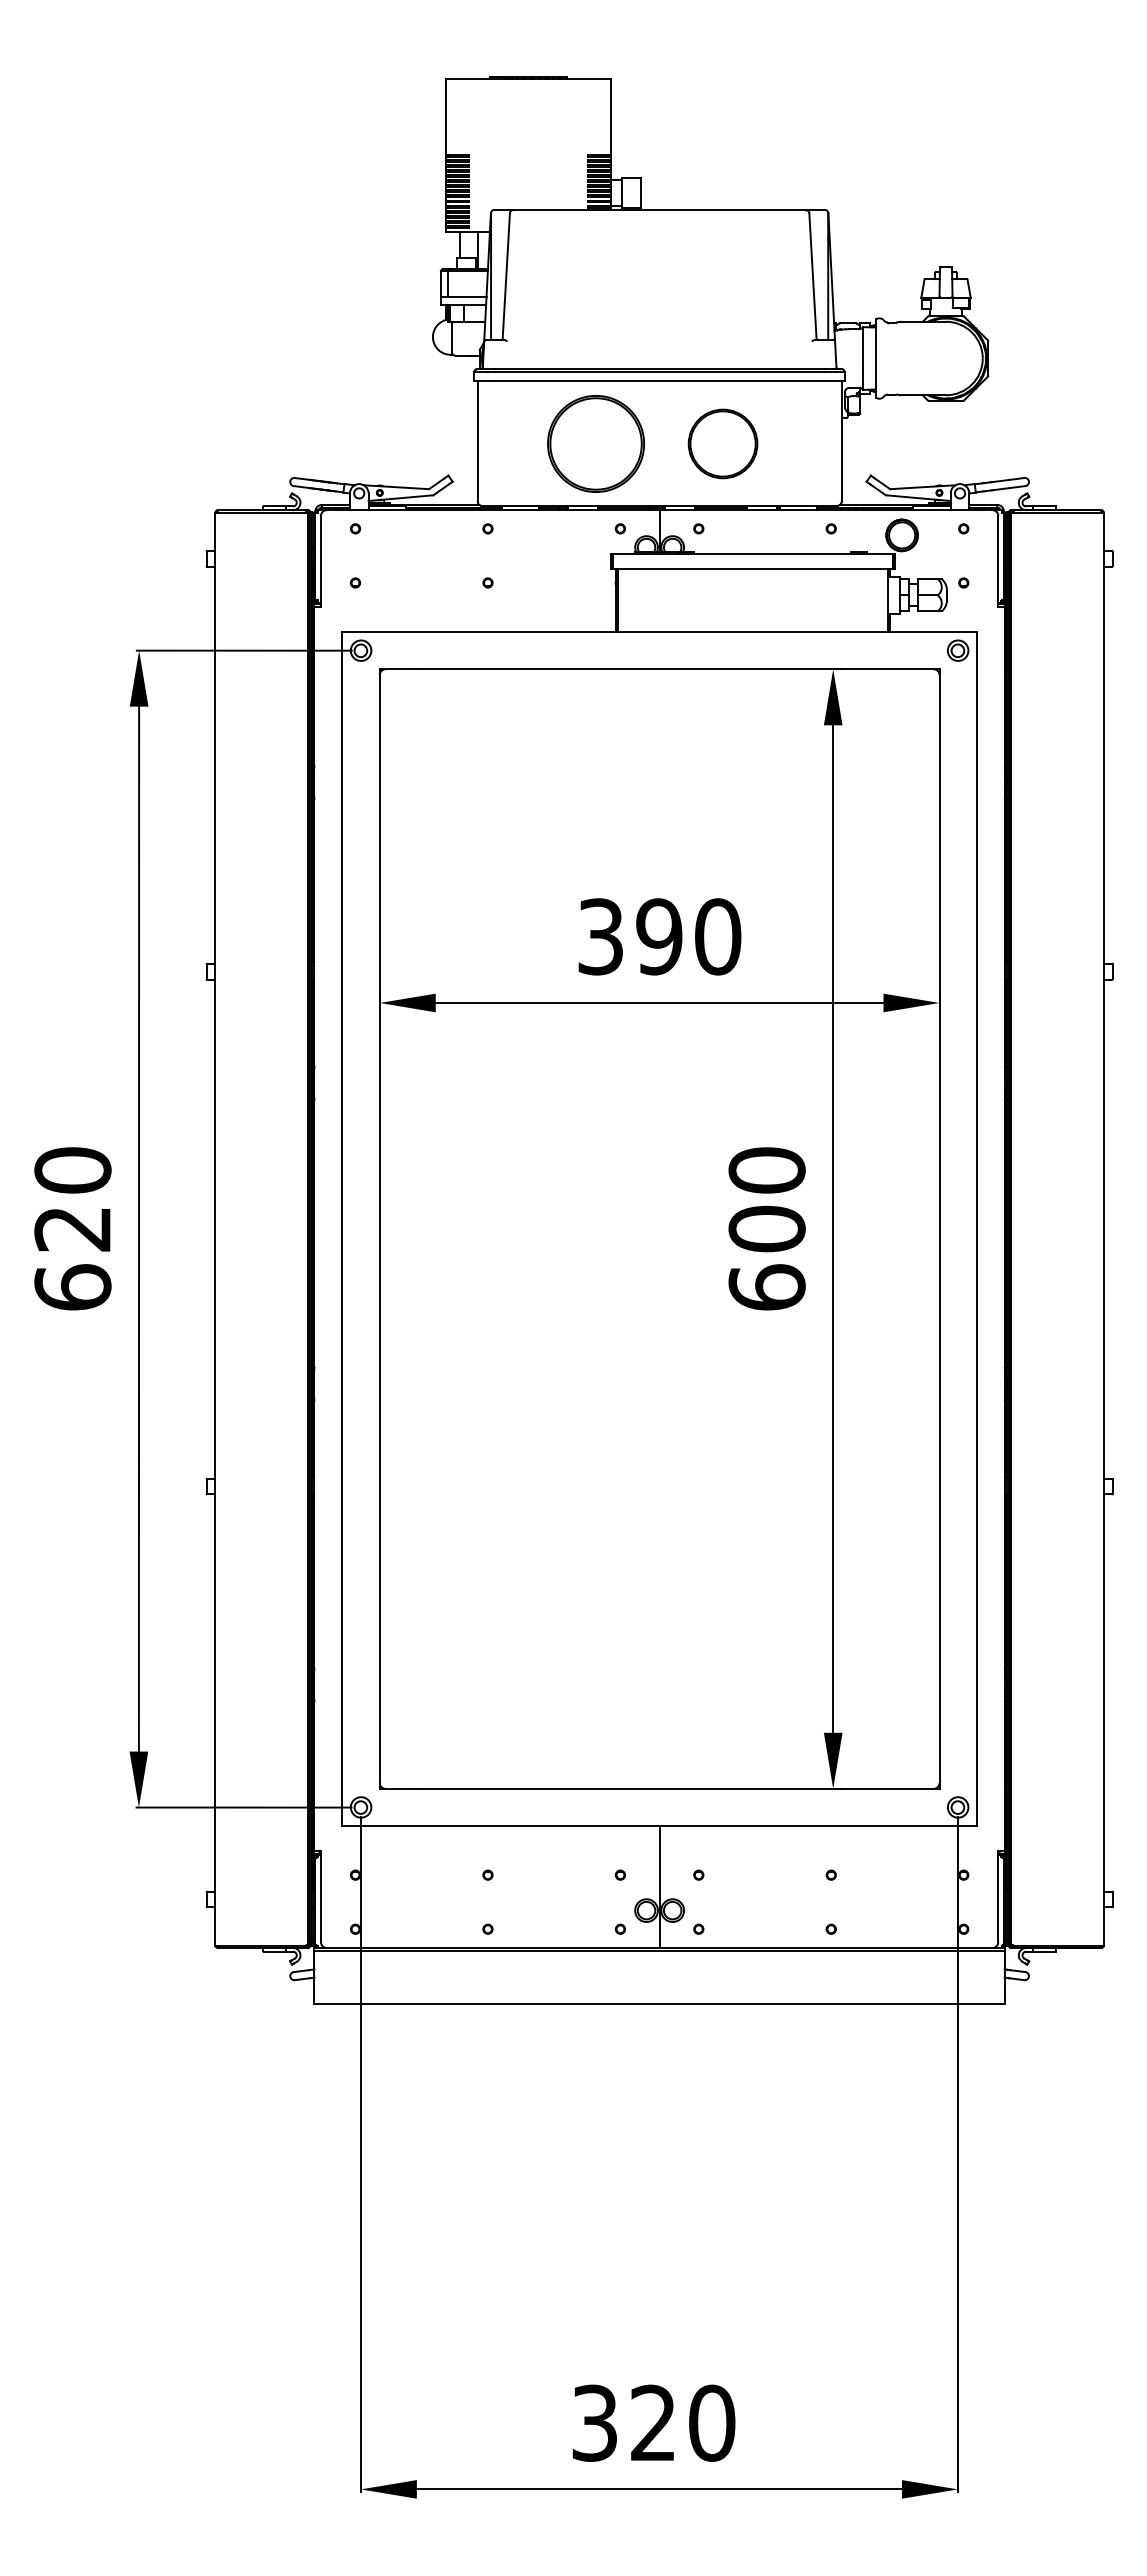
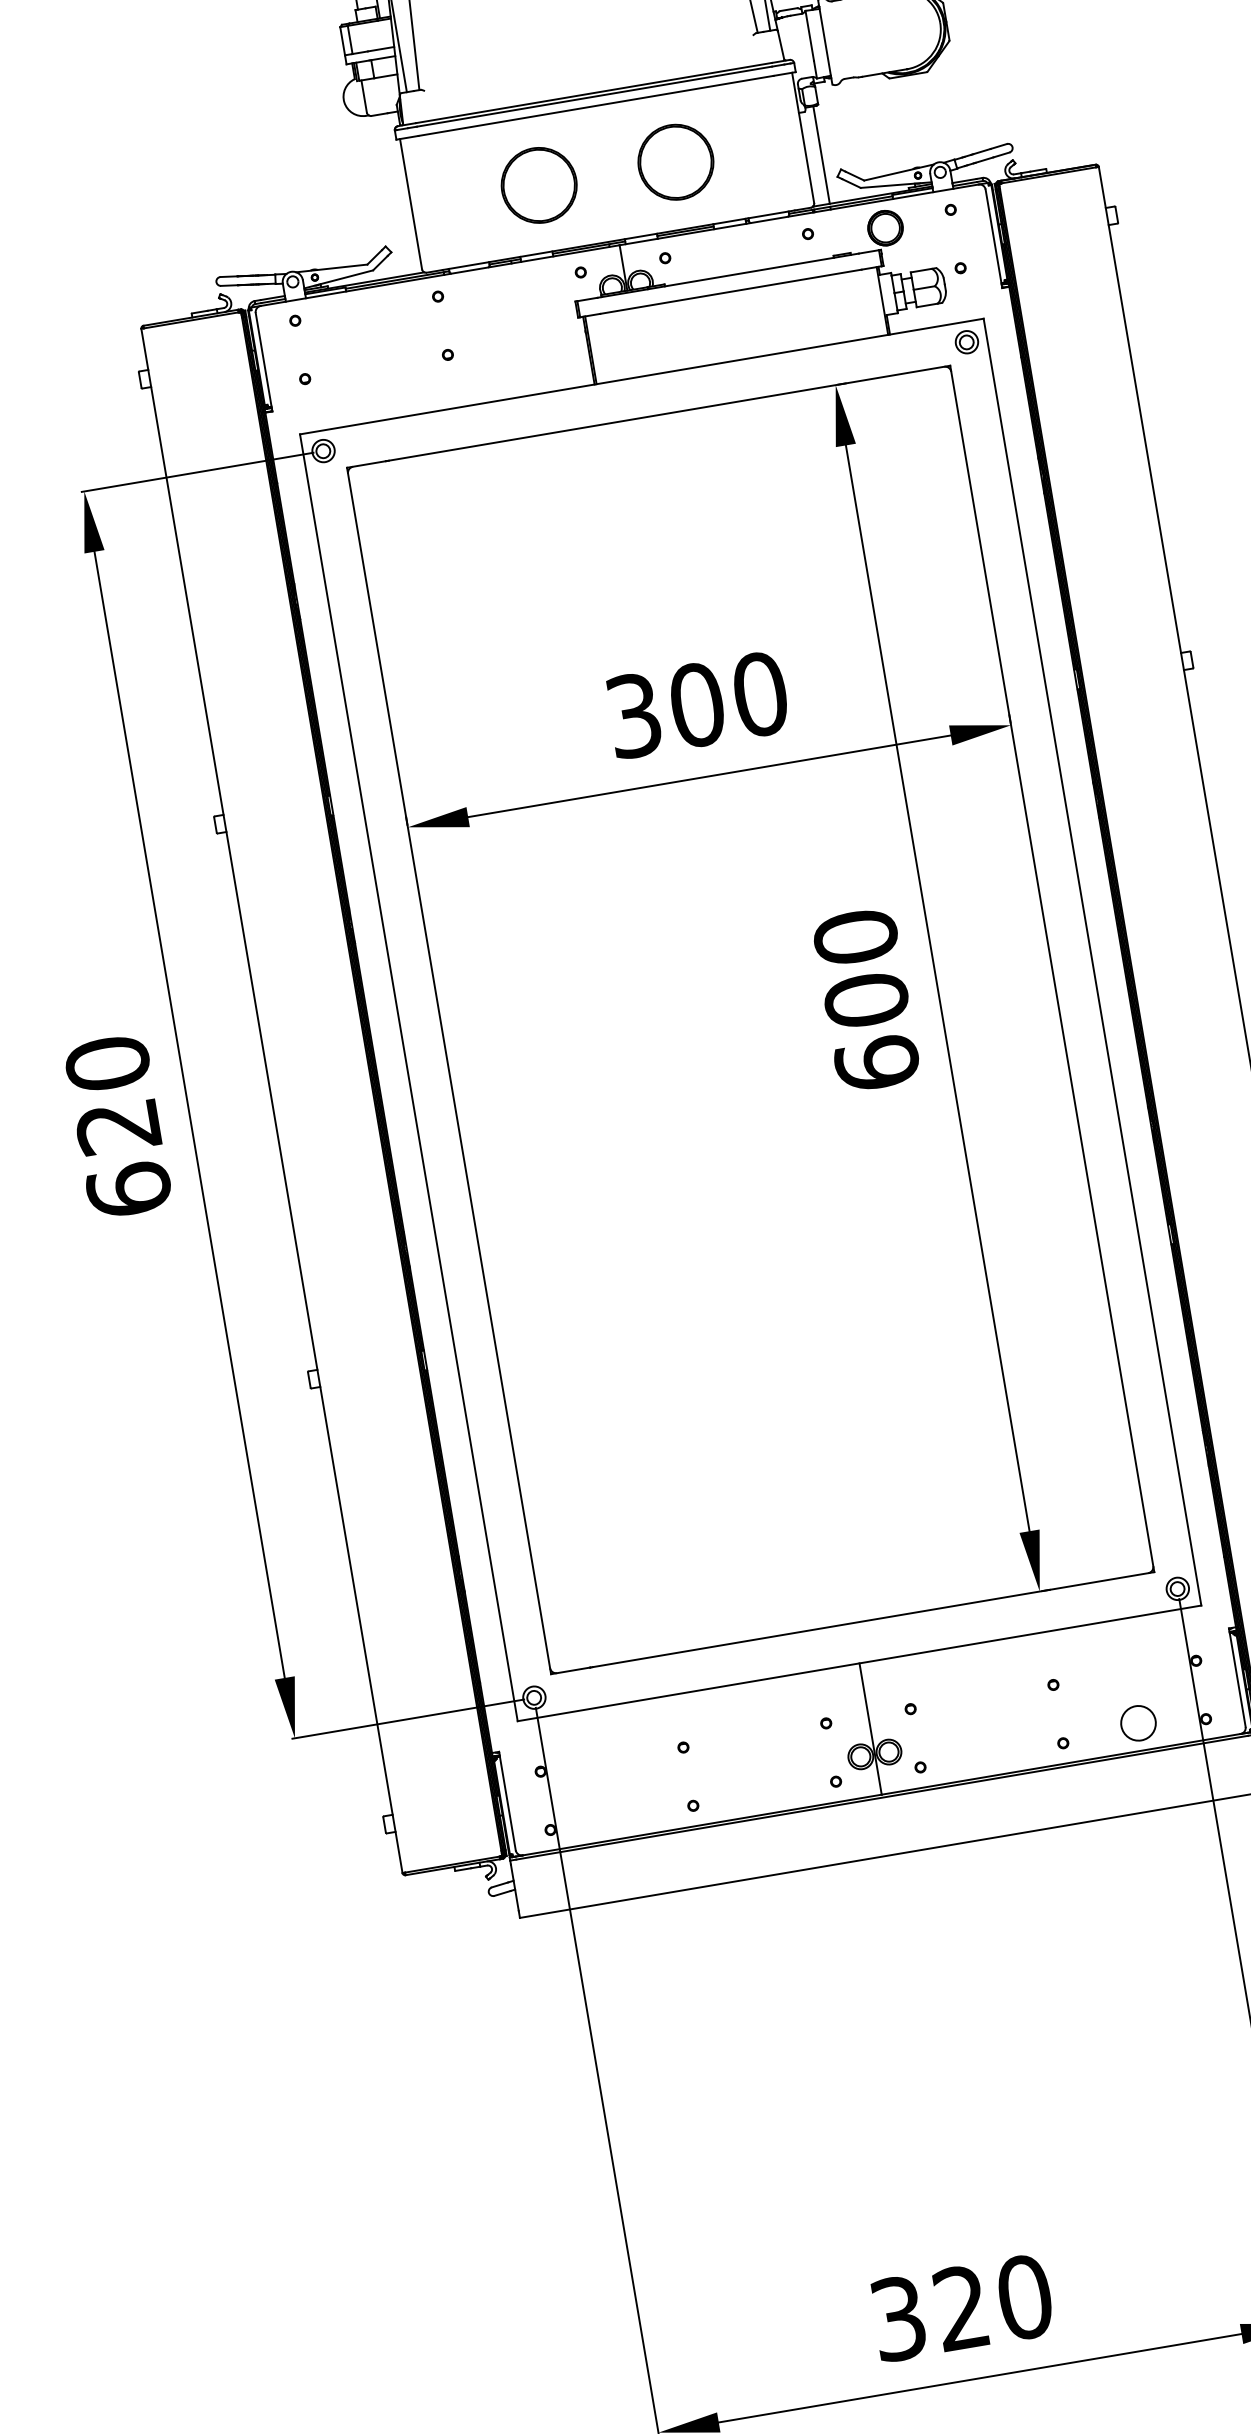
part: (596, 443) -> (539, 184), size x0.71
line: (855, 459) -> (821, 154), added
text: (659, 936) -> (697, 704), 390 -> 300
circle: (901, 1922) -> (1137, 1723), added

